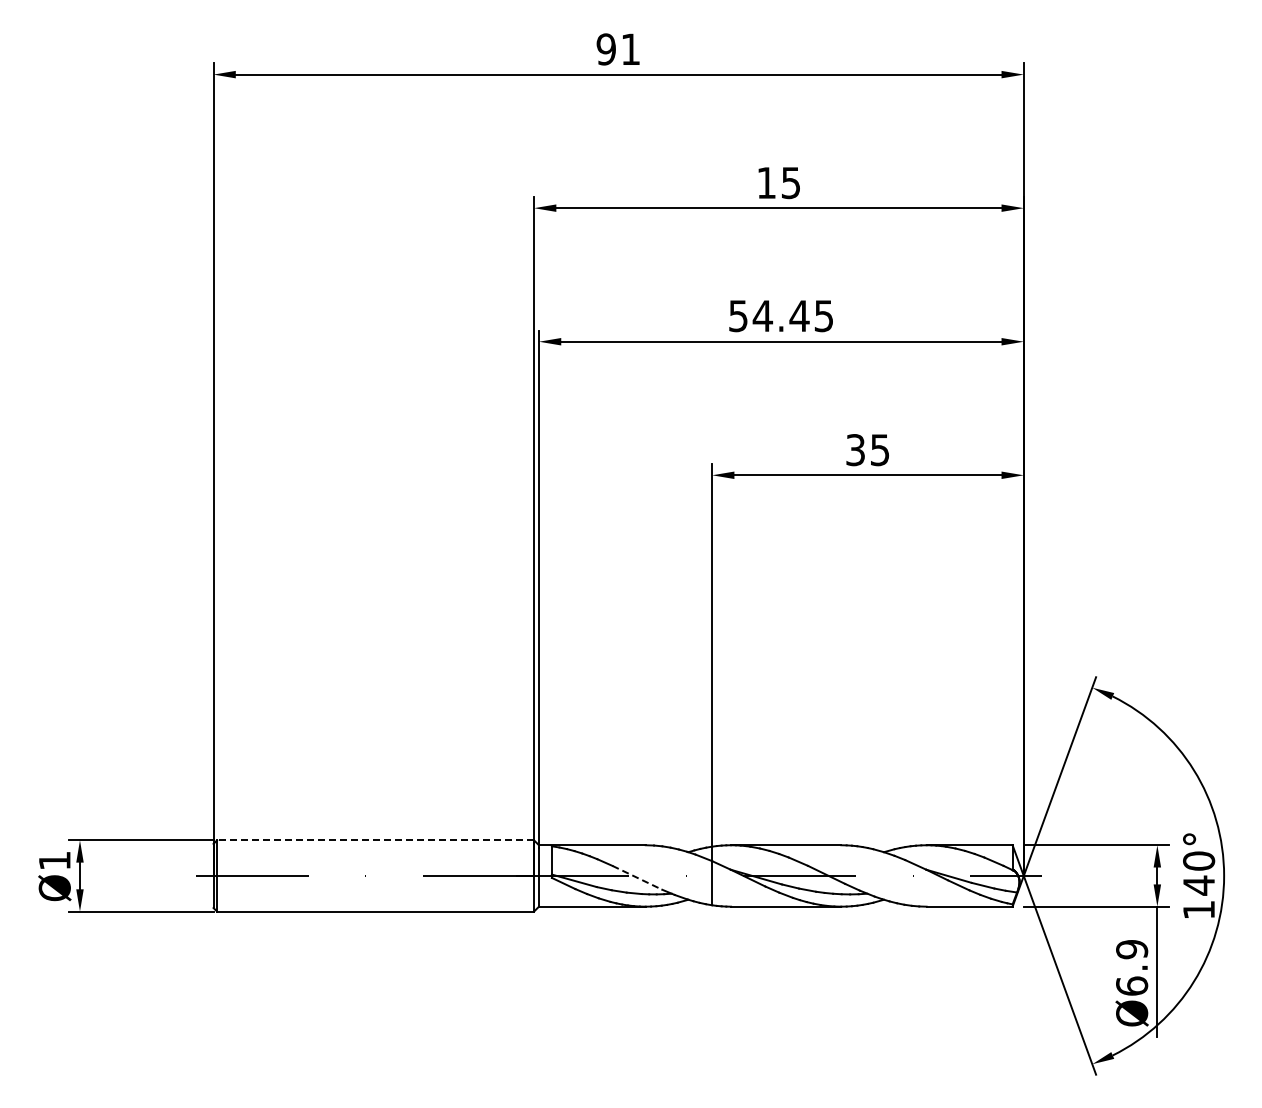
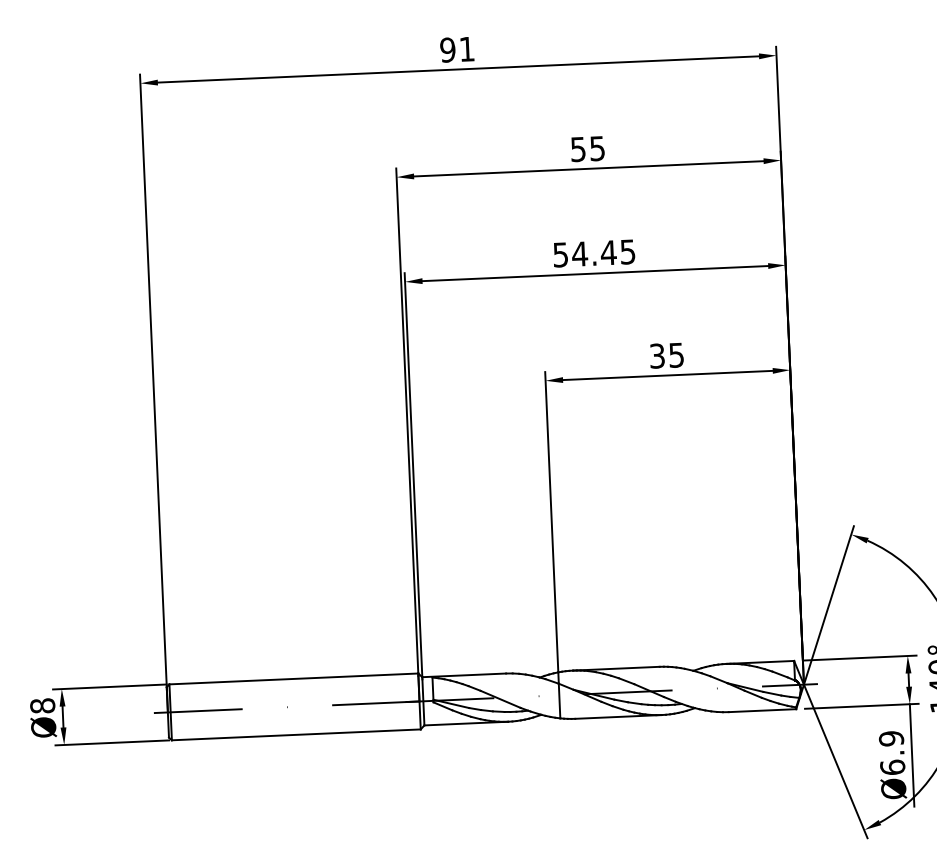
text: (766, 183) -> (578, 149), 15 -> 55
line: (375, 840) -> (293, 679), dashed -> solid
text: (54, 860) -> (42, 705), Ø1 -> Ø8
line: (637, 877) -> (500, 699), dashed -> solid

